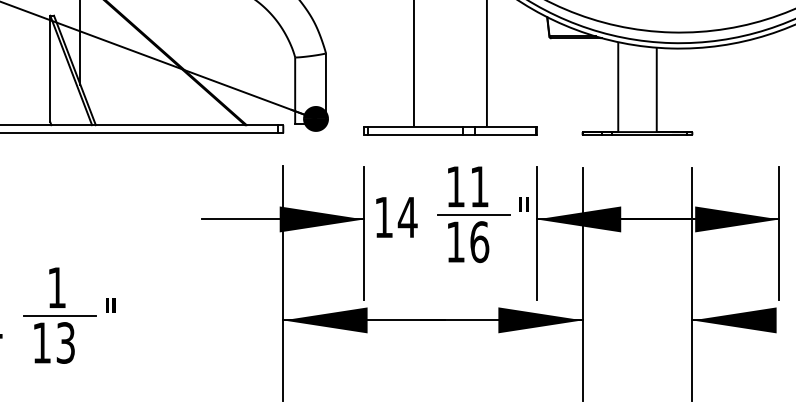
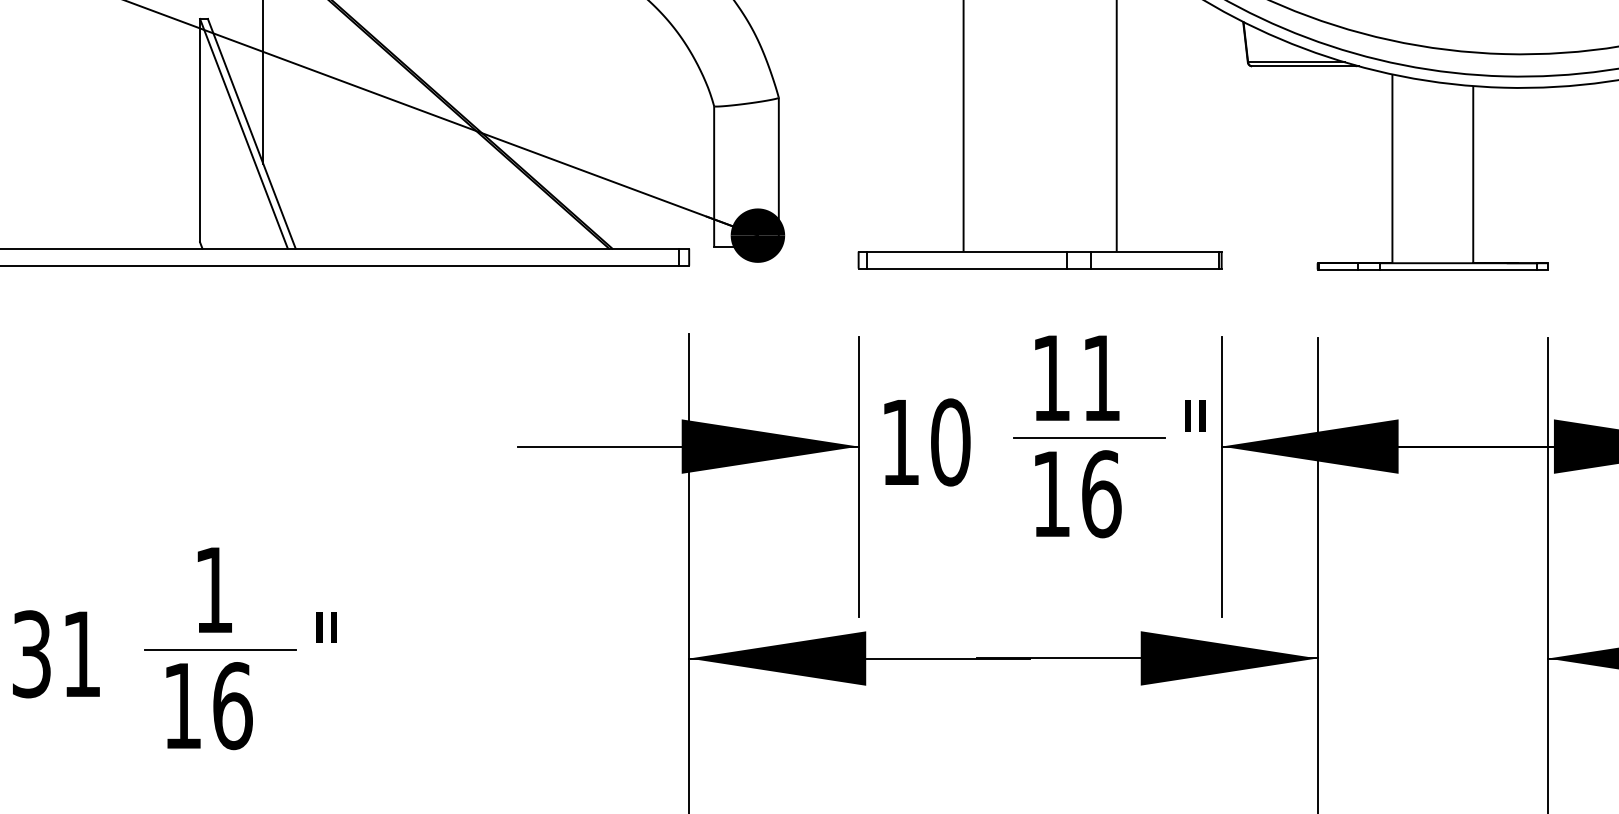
text: (407, 217) -> (949, 442), 14 -> 10
text: (65, 342) -> (231, 704), 13 -> 16

